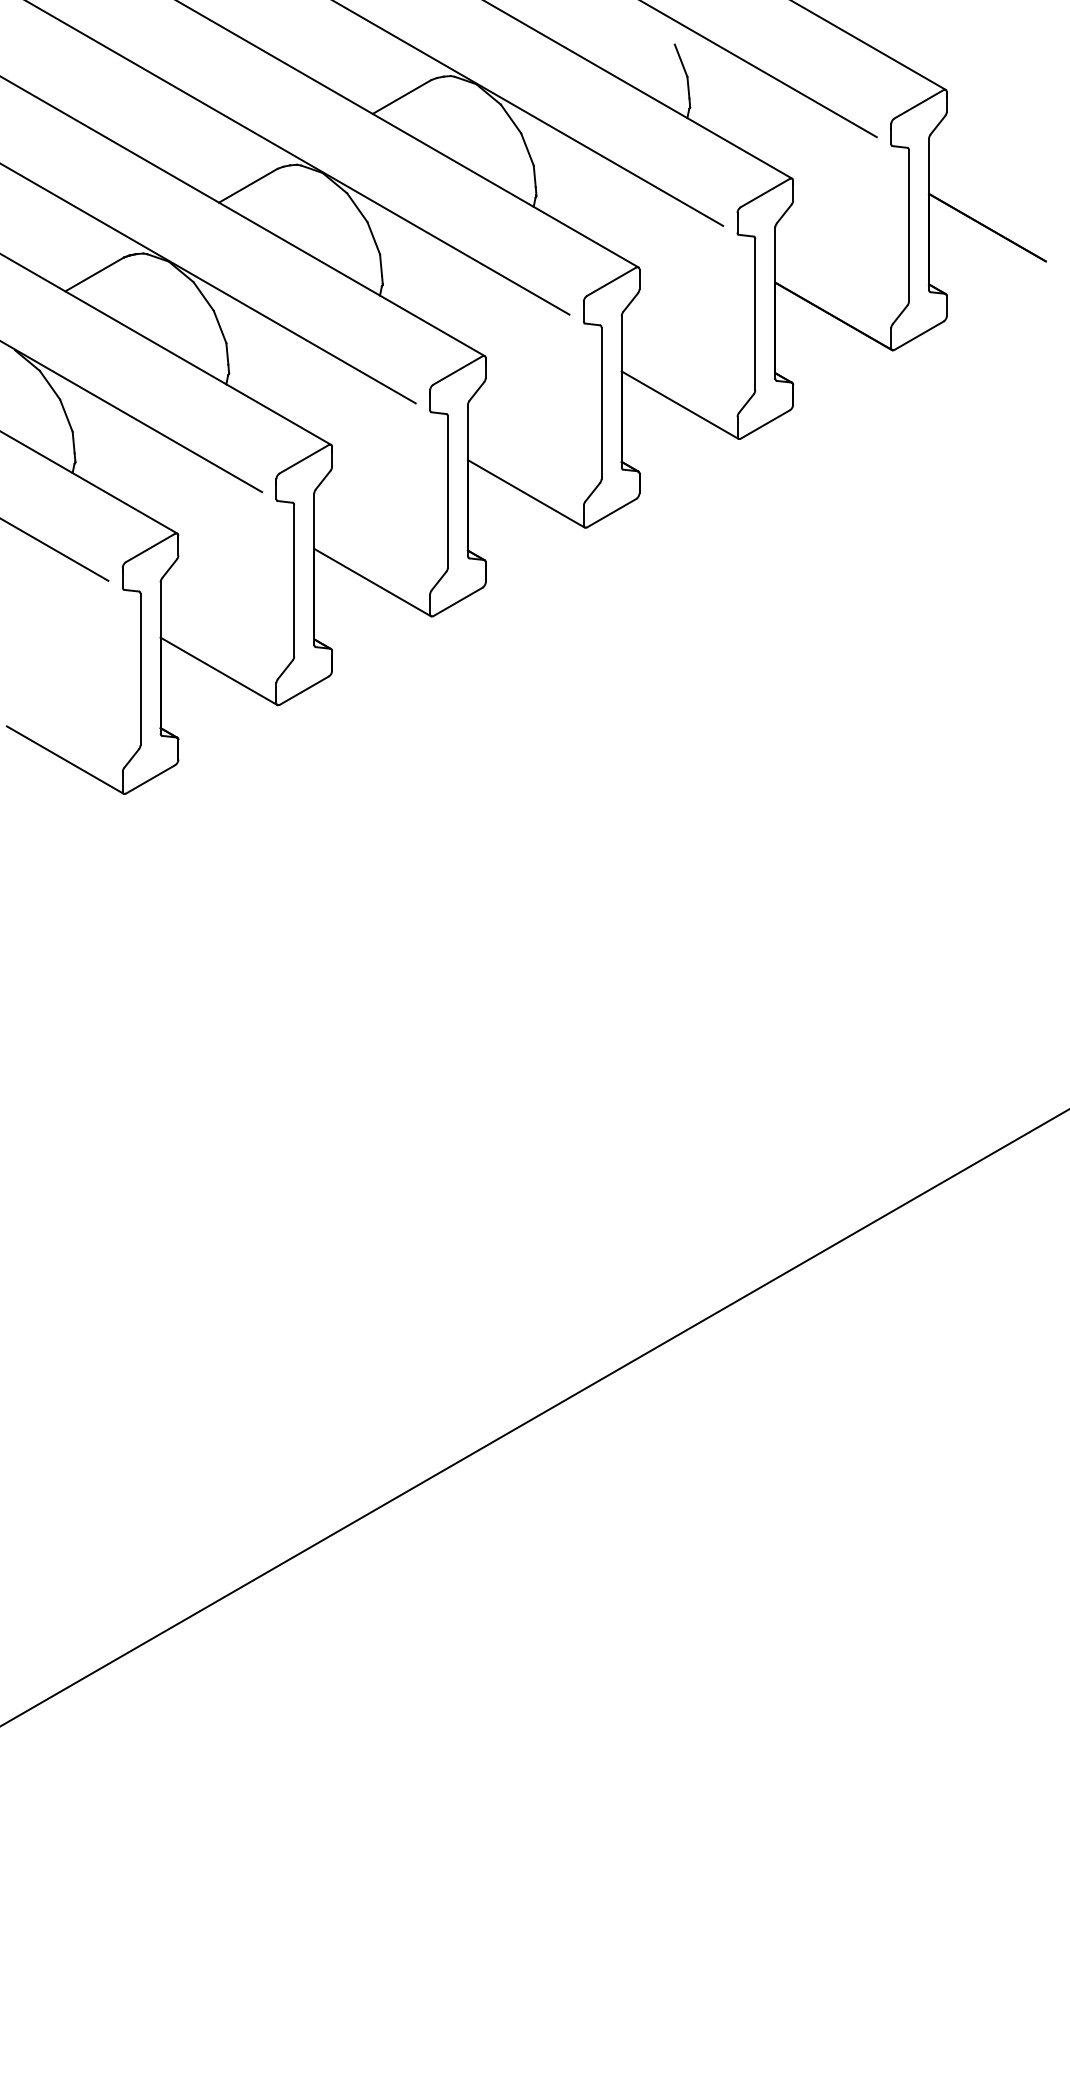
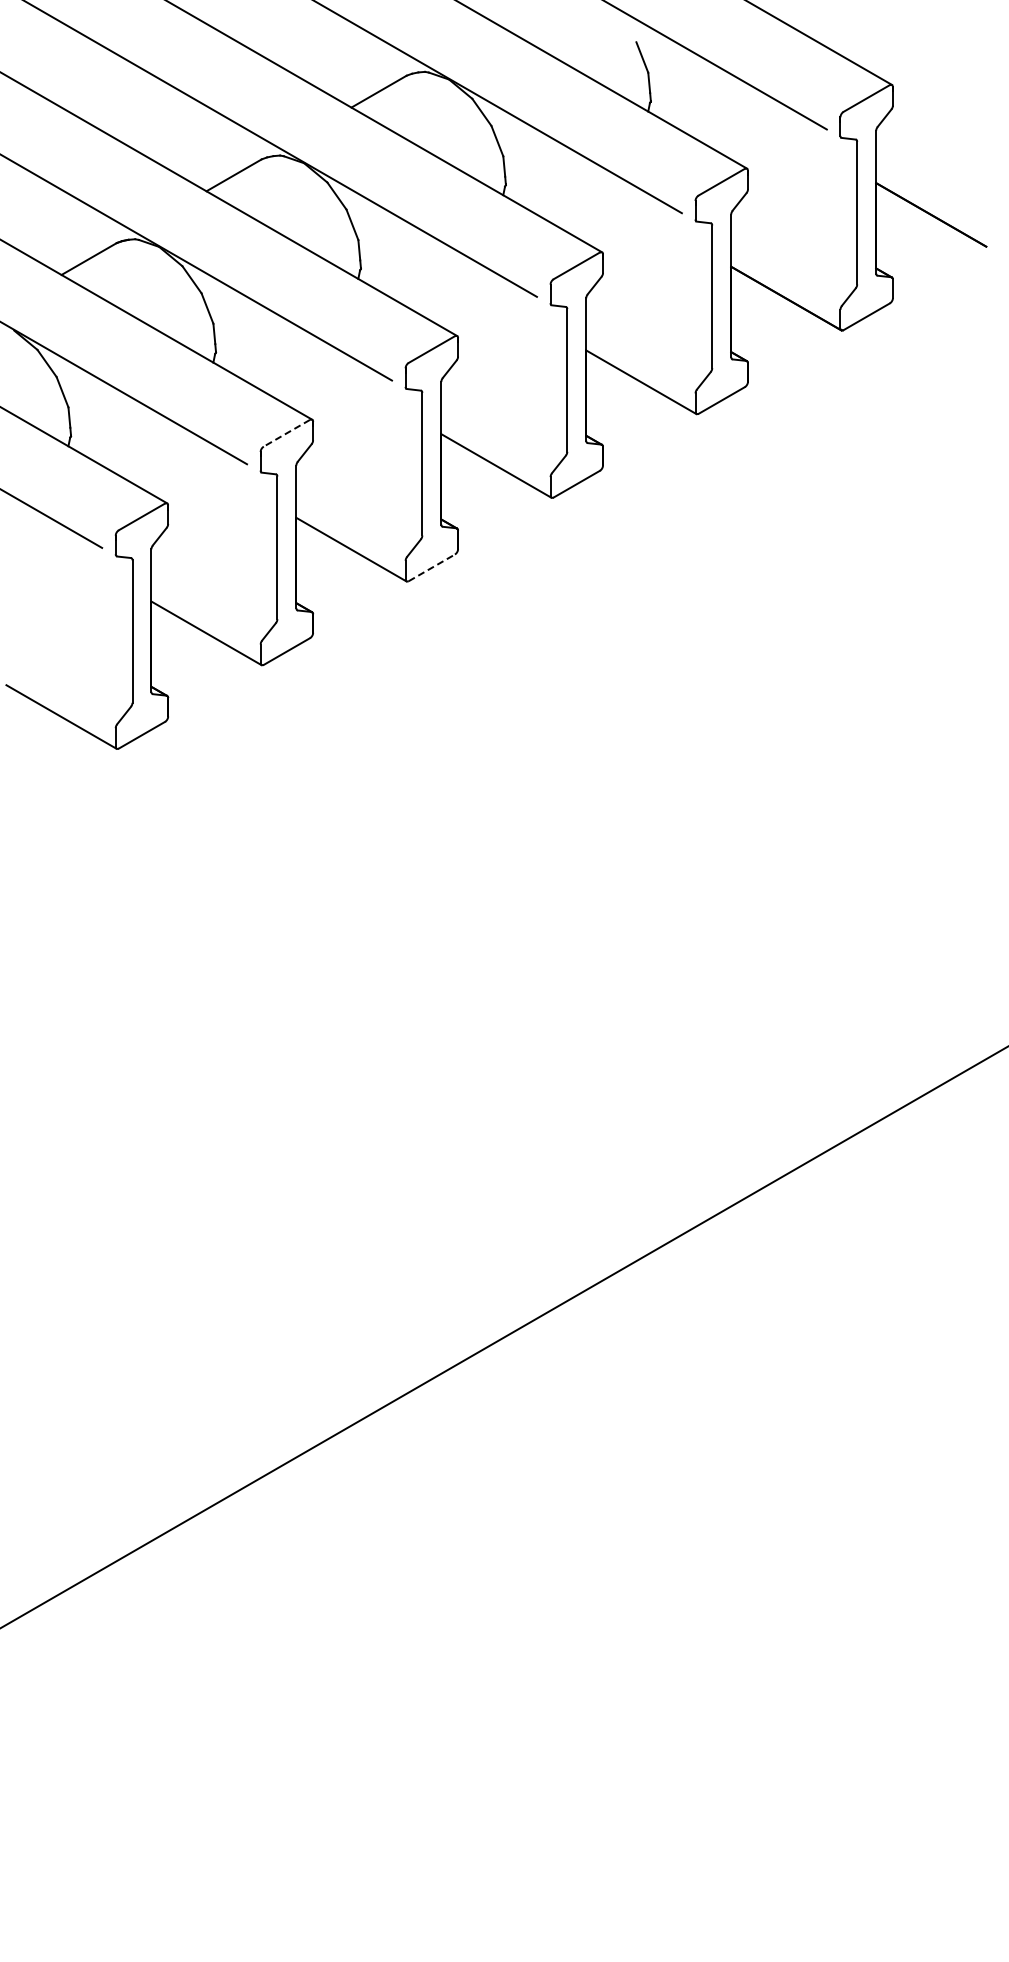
line: (303, 459) -> (286, 433), solid -> dashed
line: (457, 601) -> (431, 567), solid -> dashed

